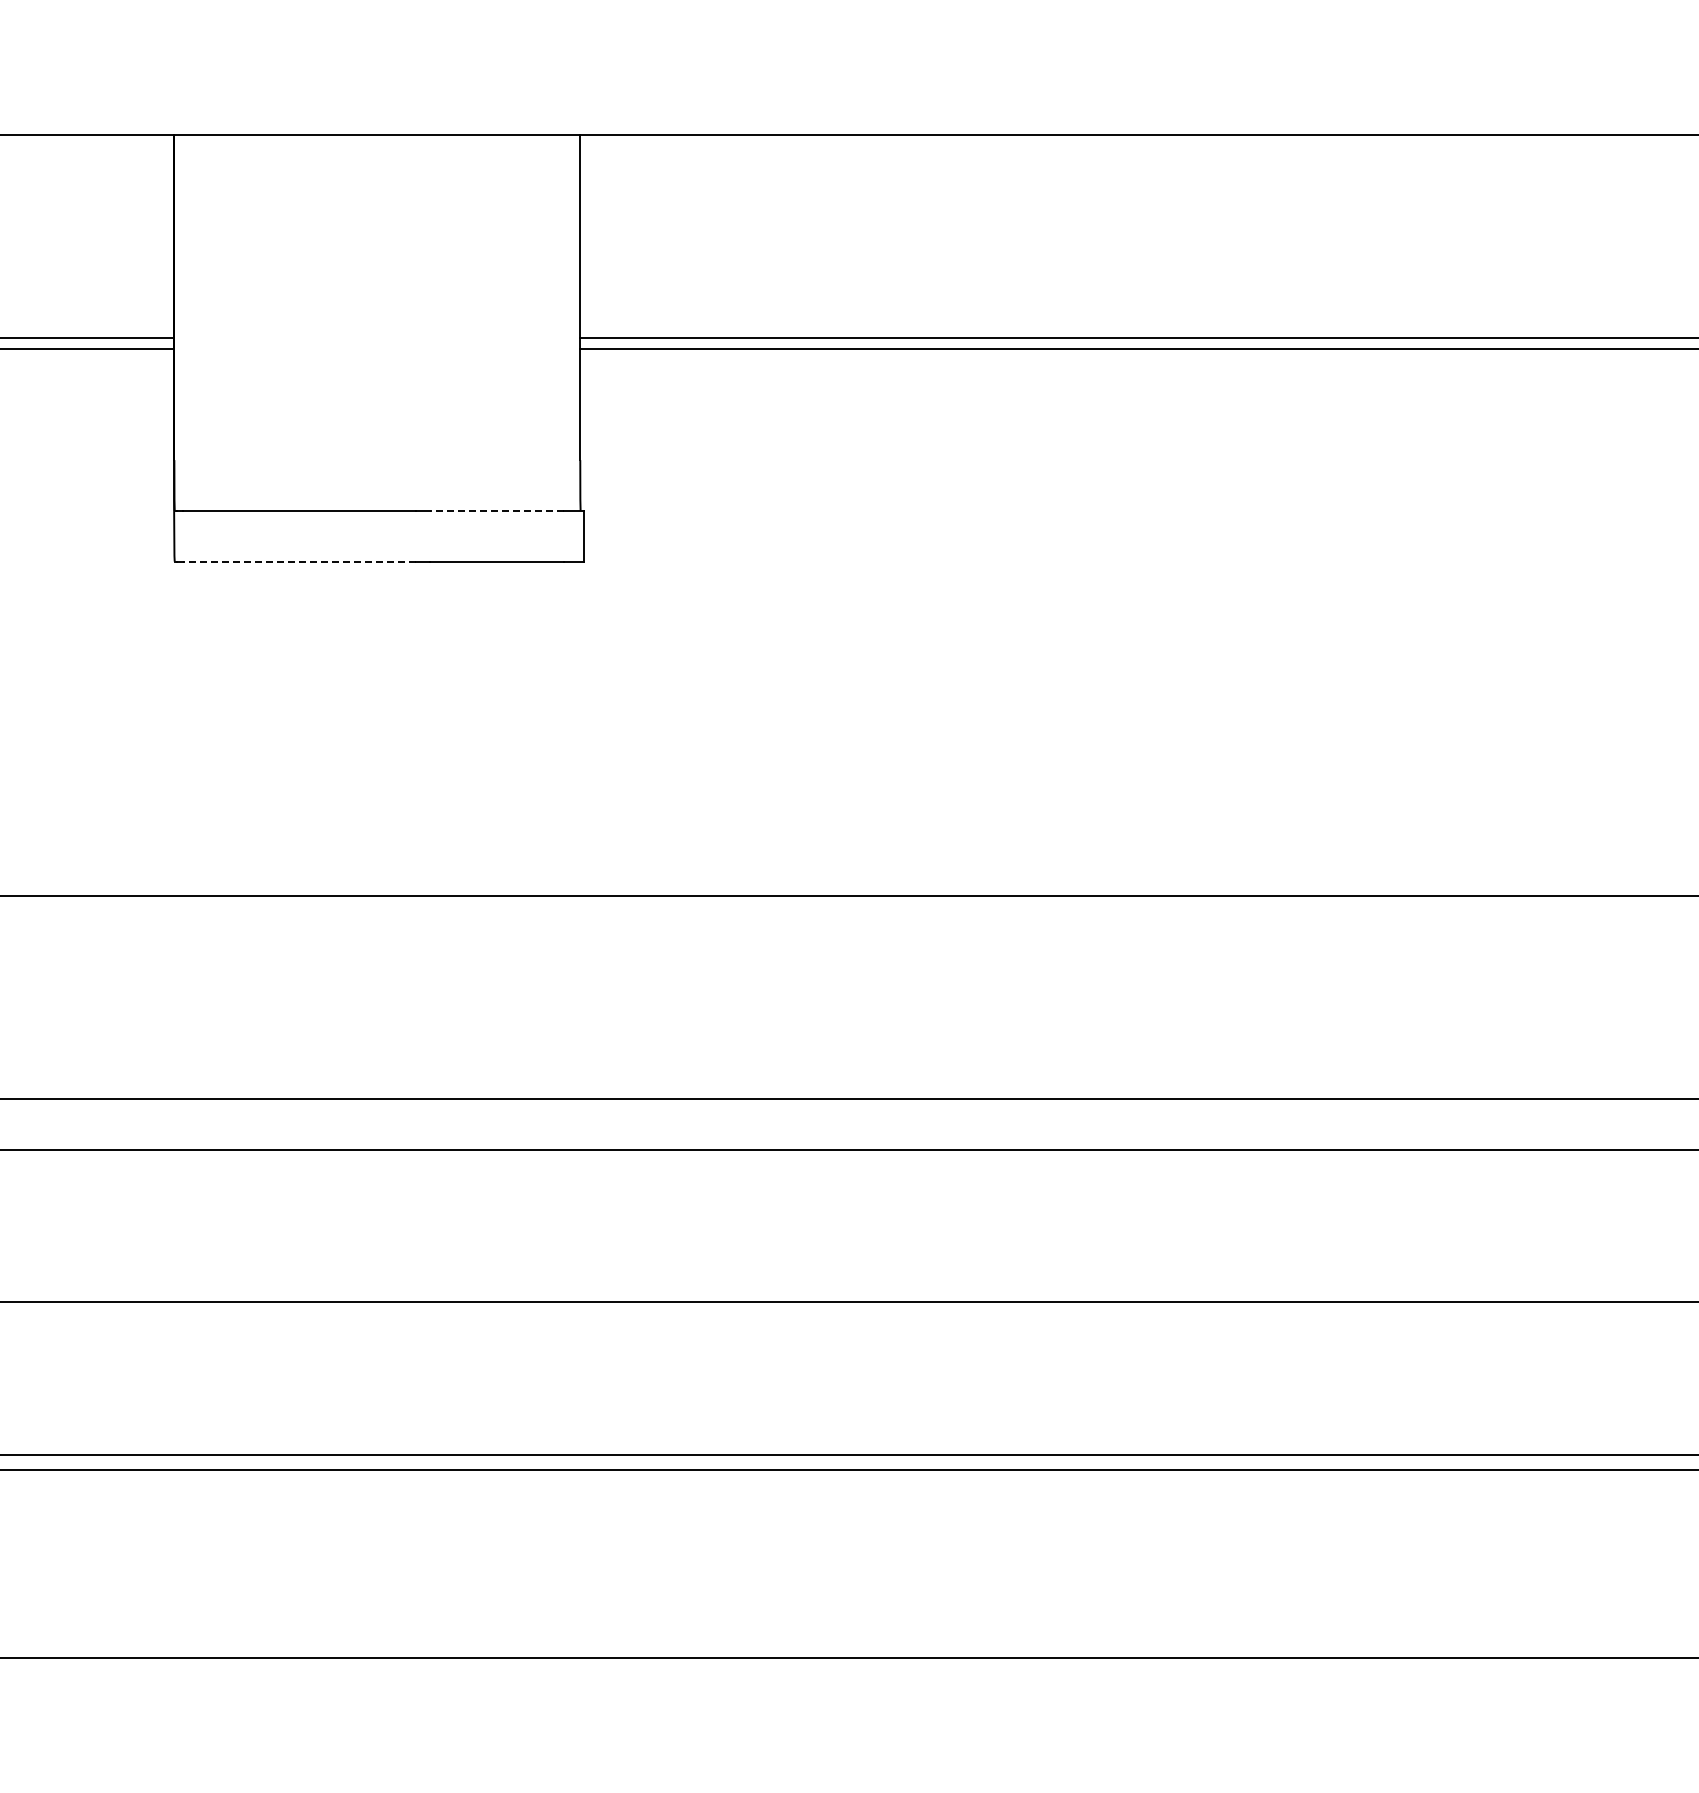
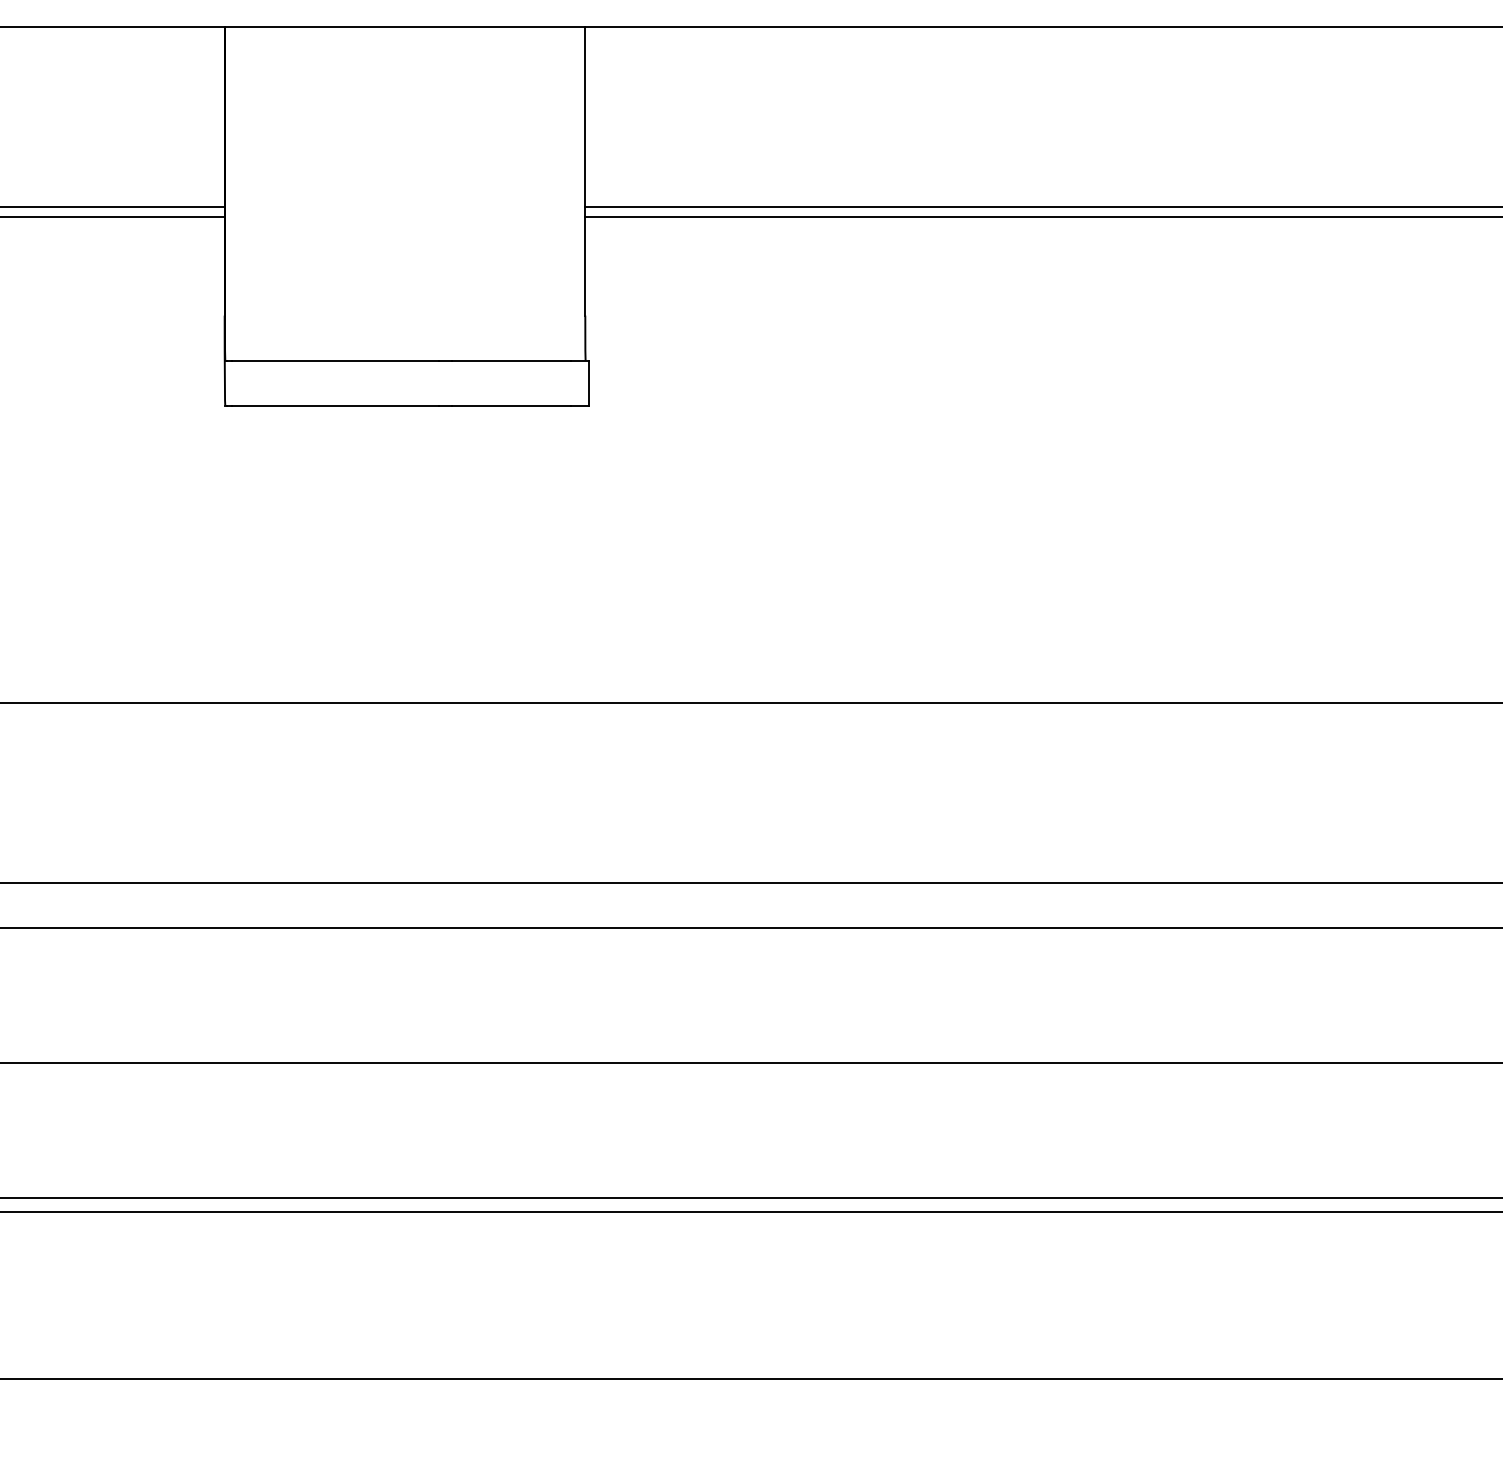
line: (497, 510) -> (511, 360), dashed -> solid
line: (299, 561) -> (336, 405), dashed -> solid

